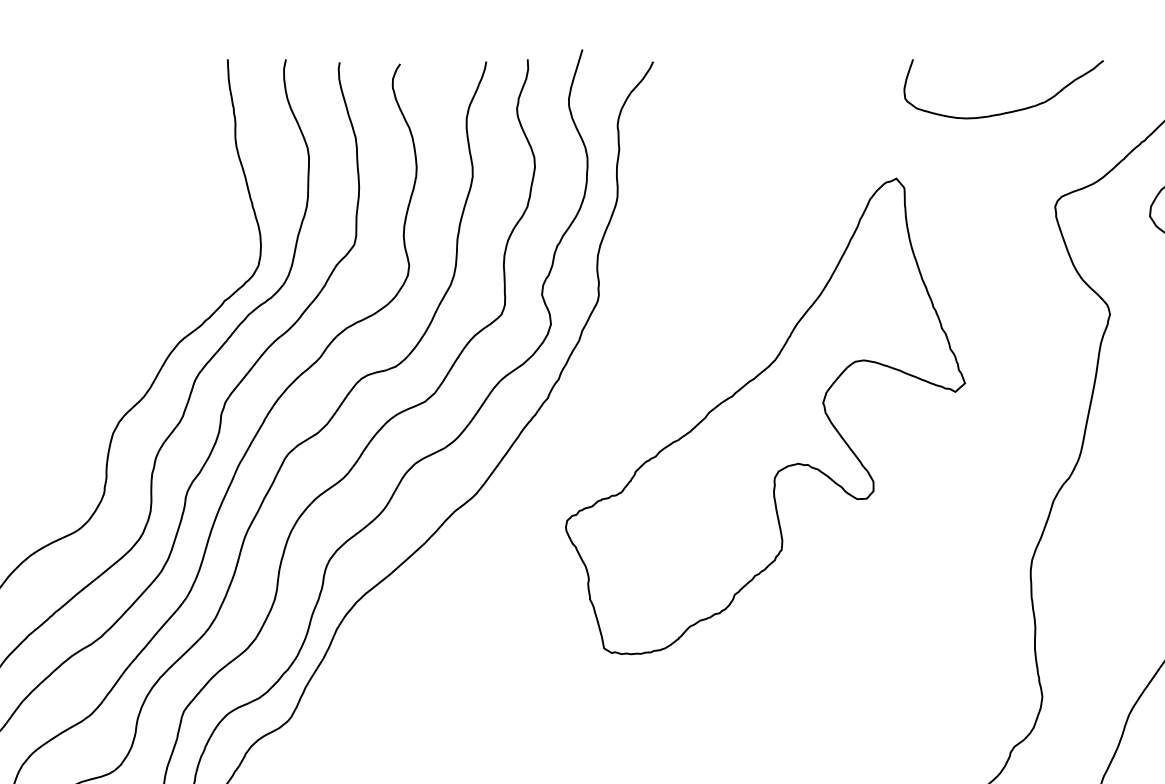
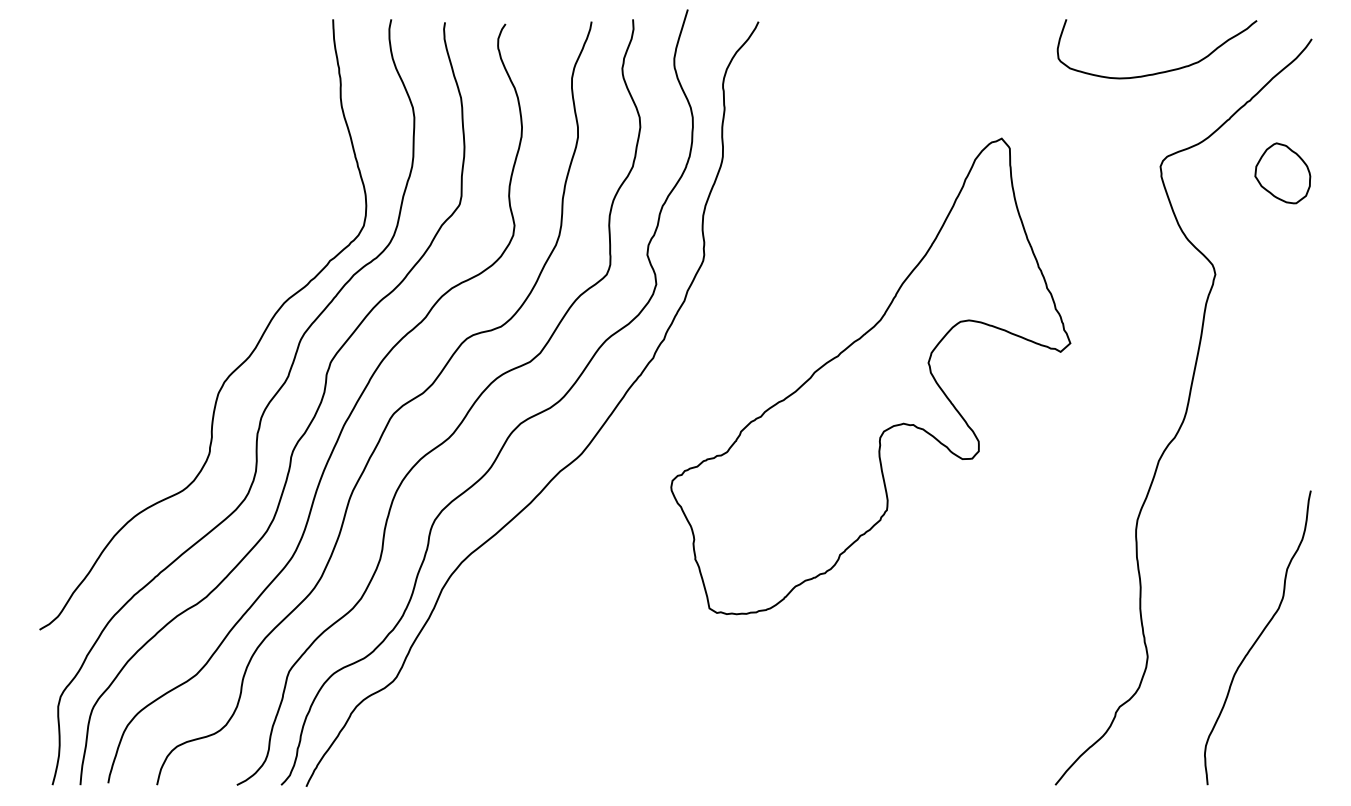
curve: (1008, 111) -> (1161, 71), moved

